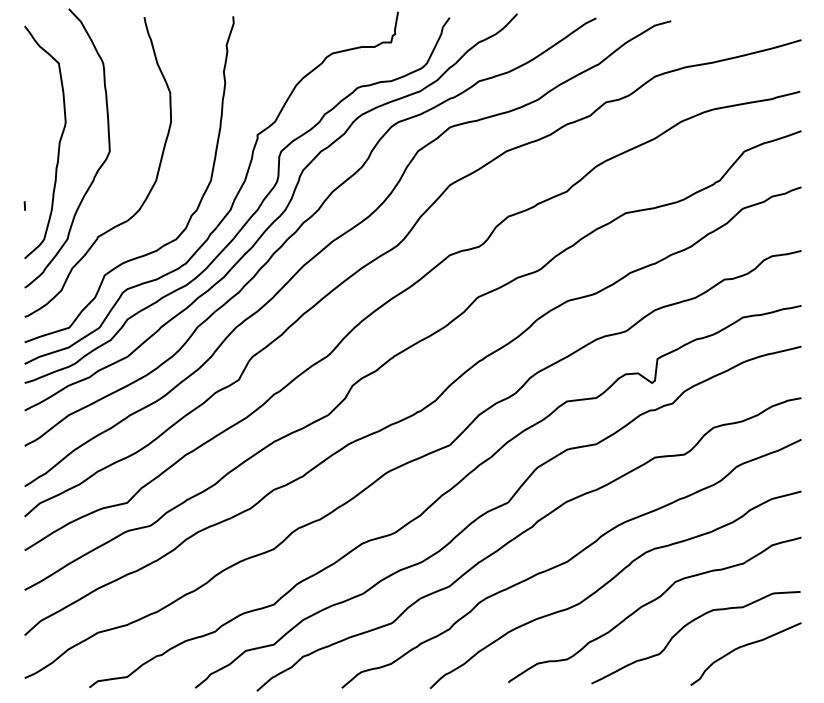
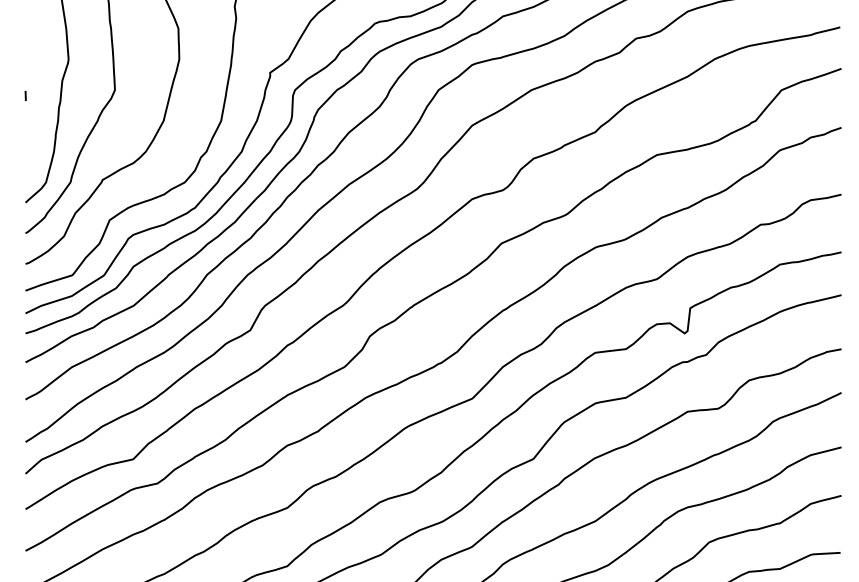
line: (24, 205) -> (25, 95), moved

